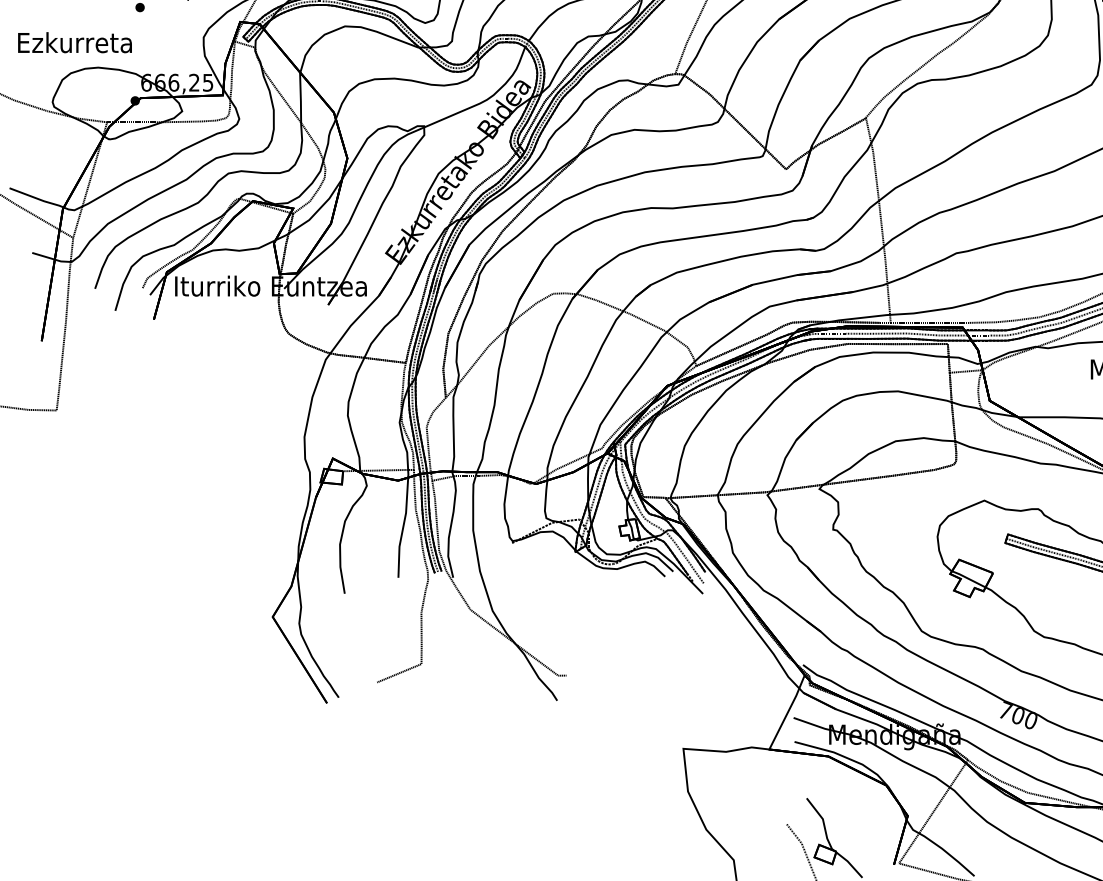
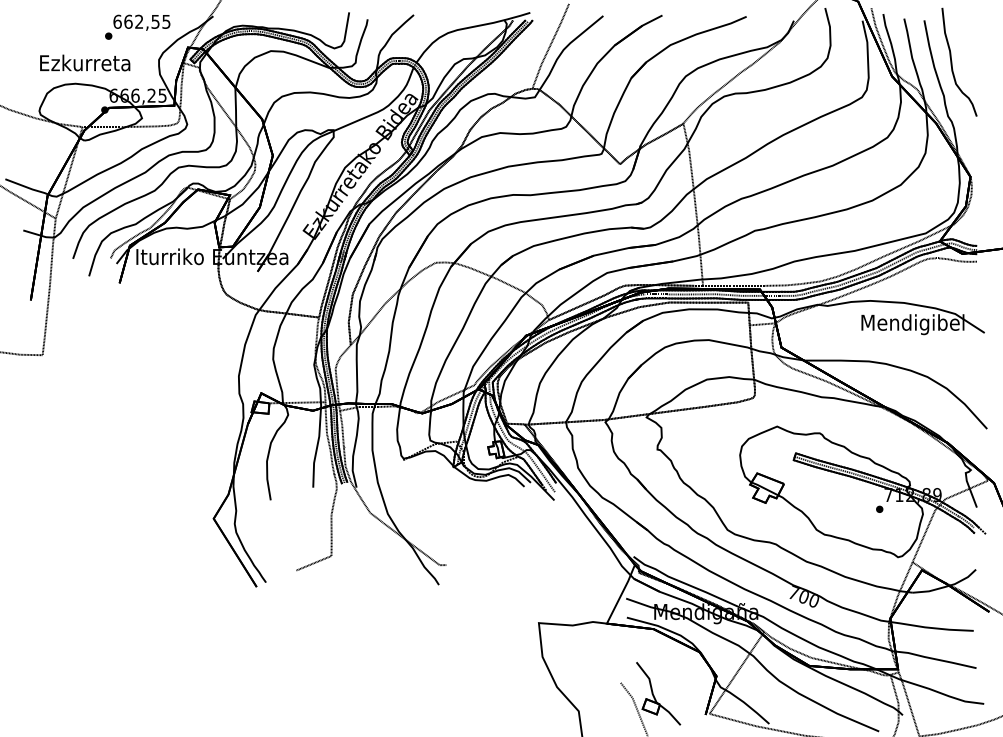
text: (75, 42) -> (85, 62), moved

